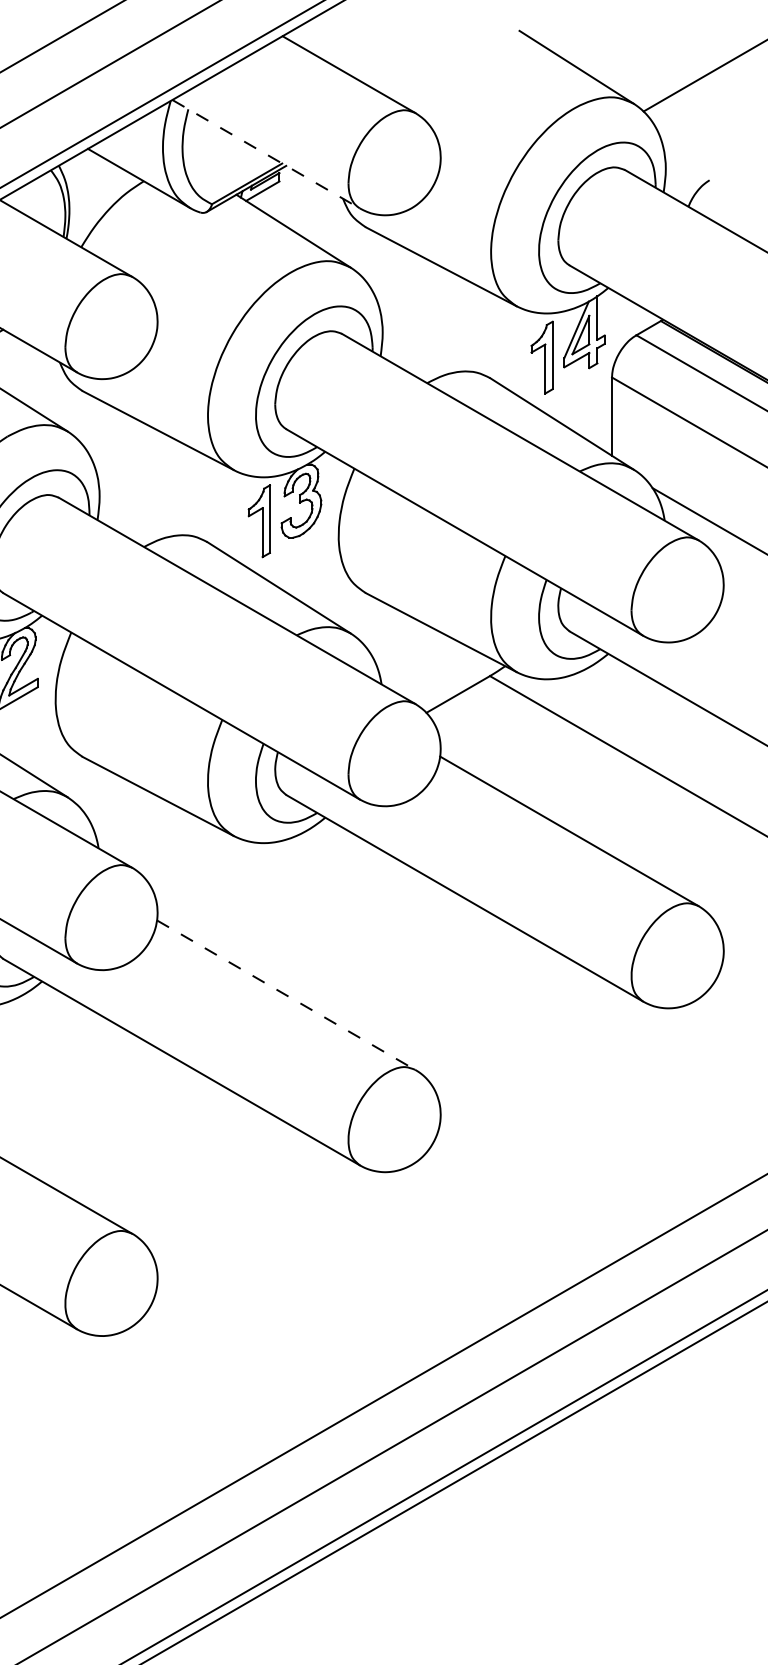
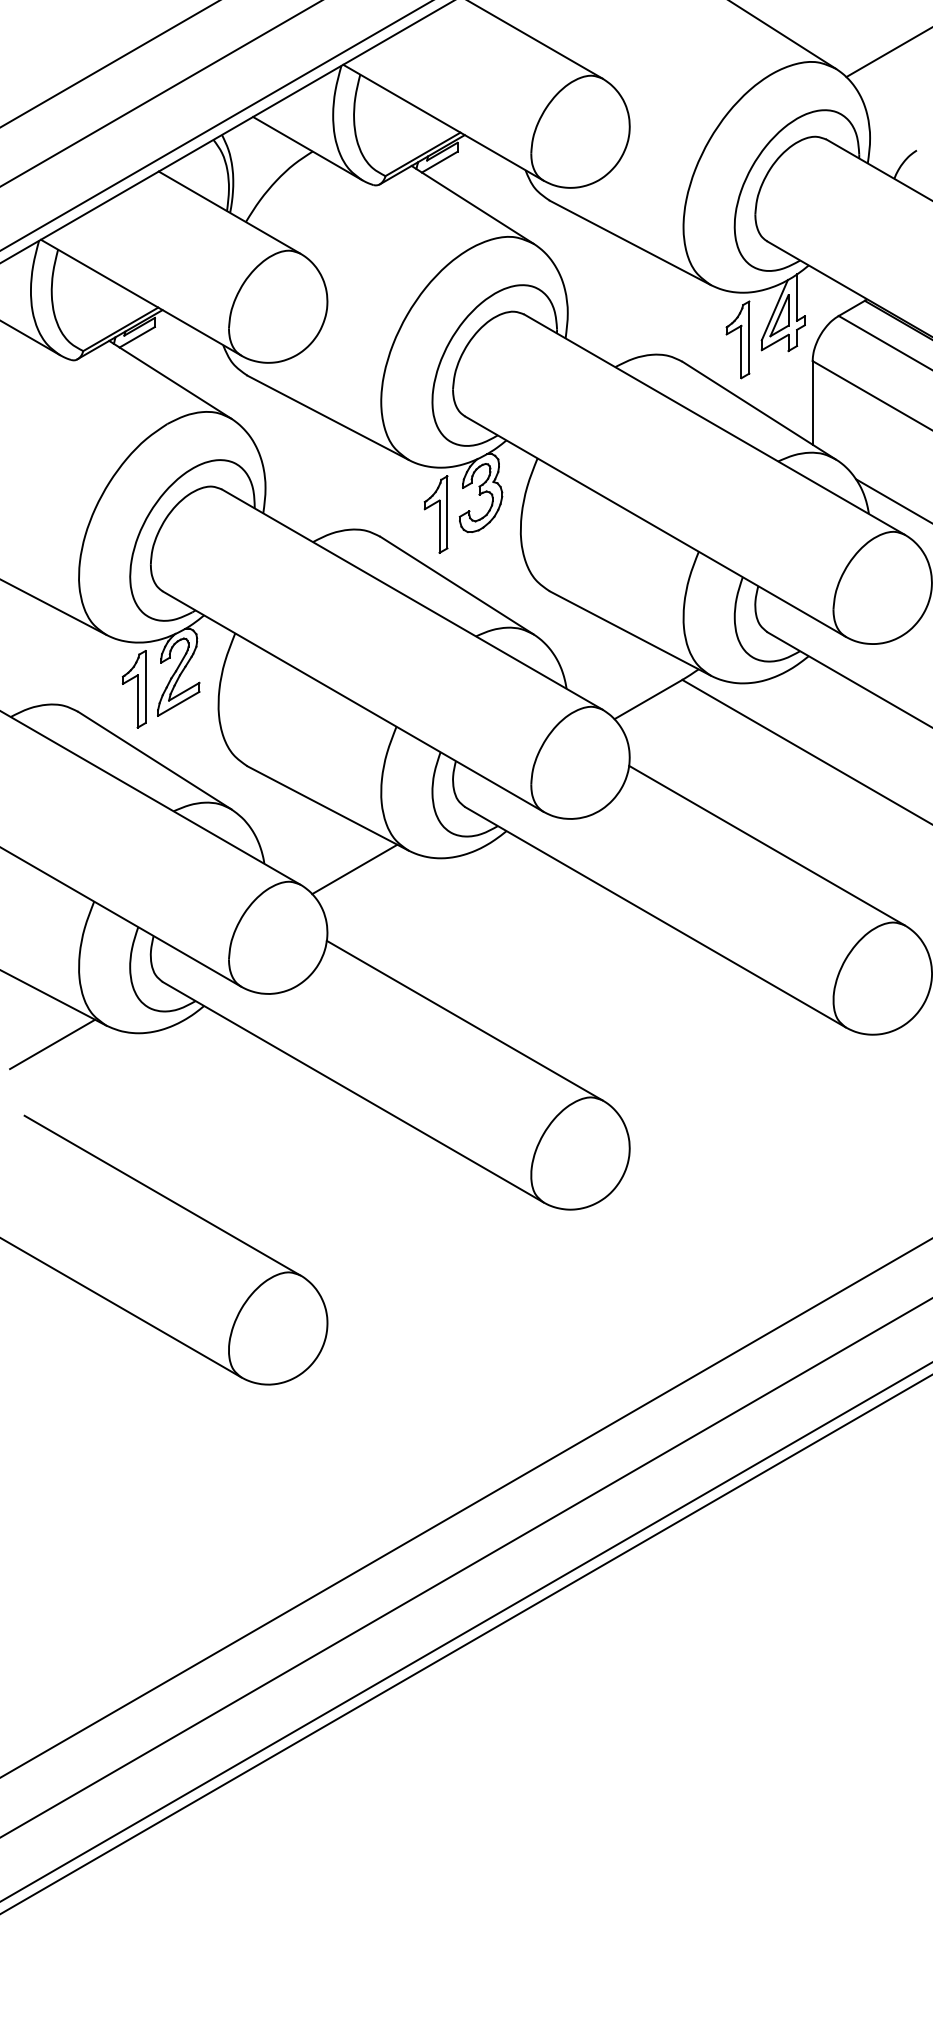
line: (266, 154) -> (443, 122), dashed -> solid
line: (182, 853) -> (354, 869), added
line: (286, 995) -> (465, 1020), dashed -> solid

